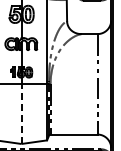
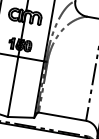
line: (21, 114) -> (12, 87), dashed -> solid

